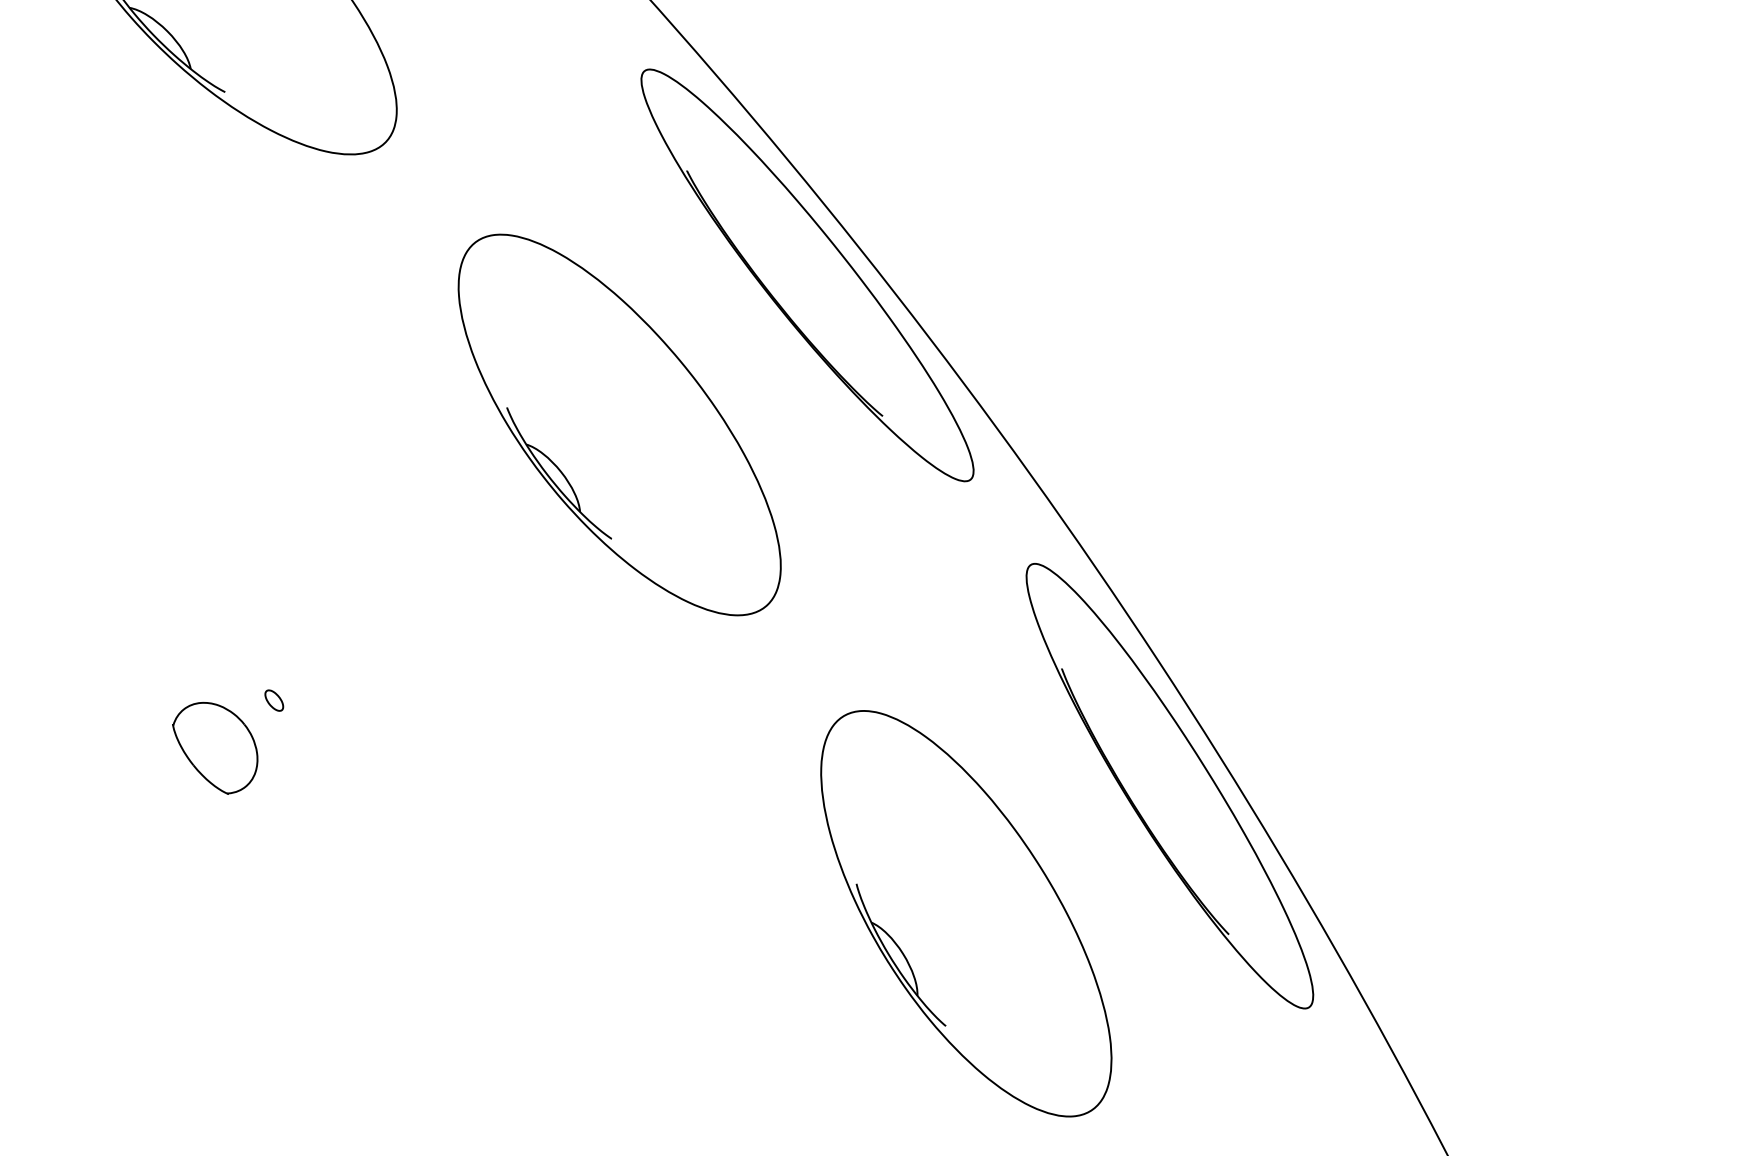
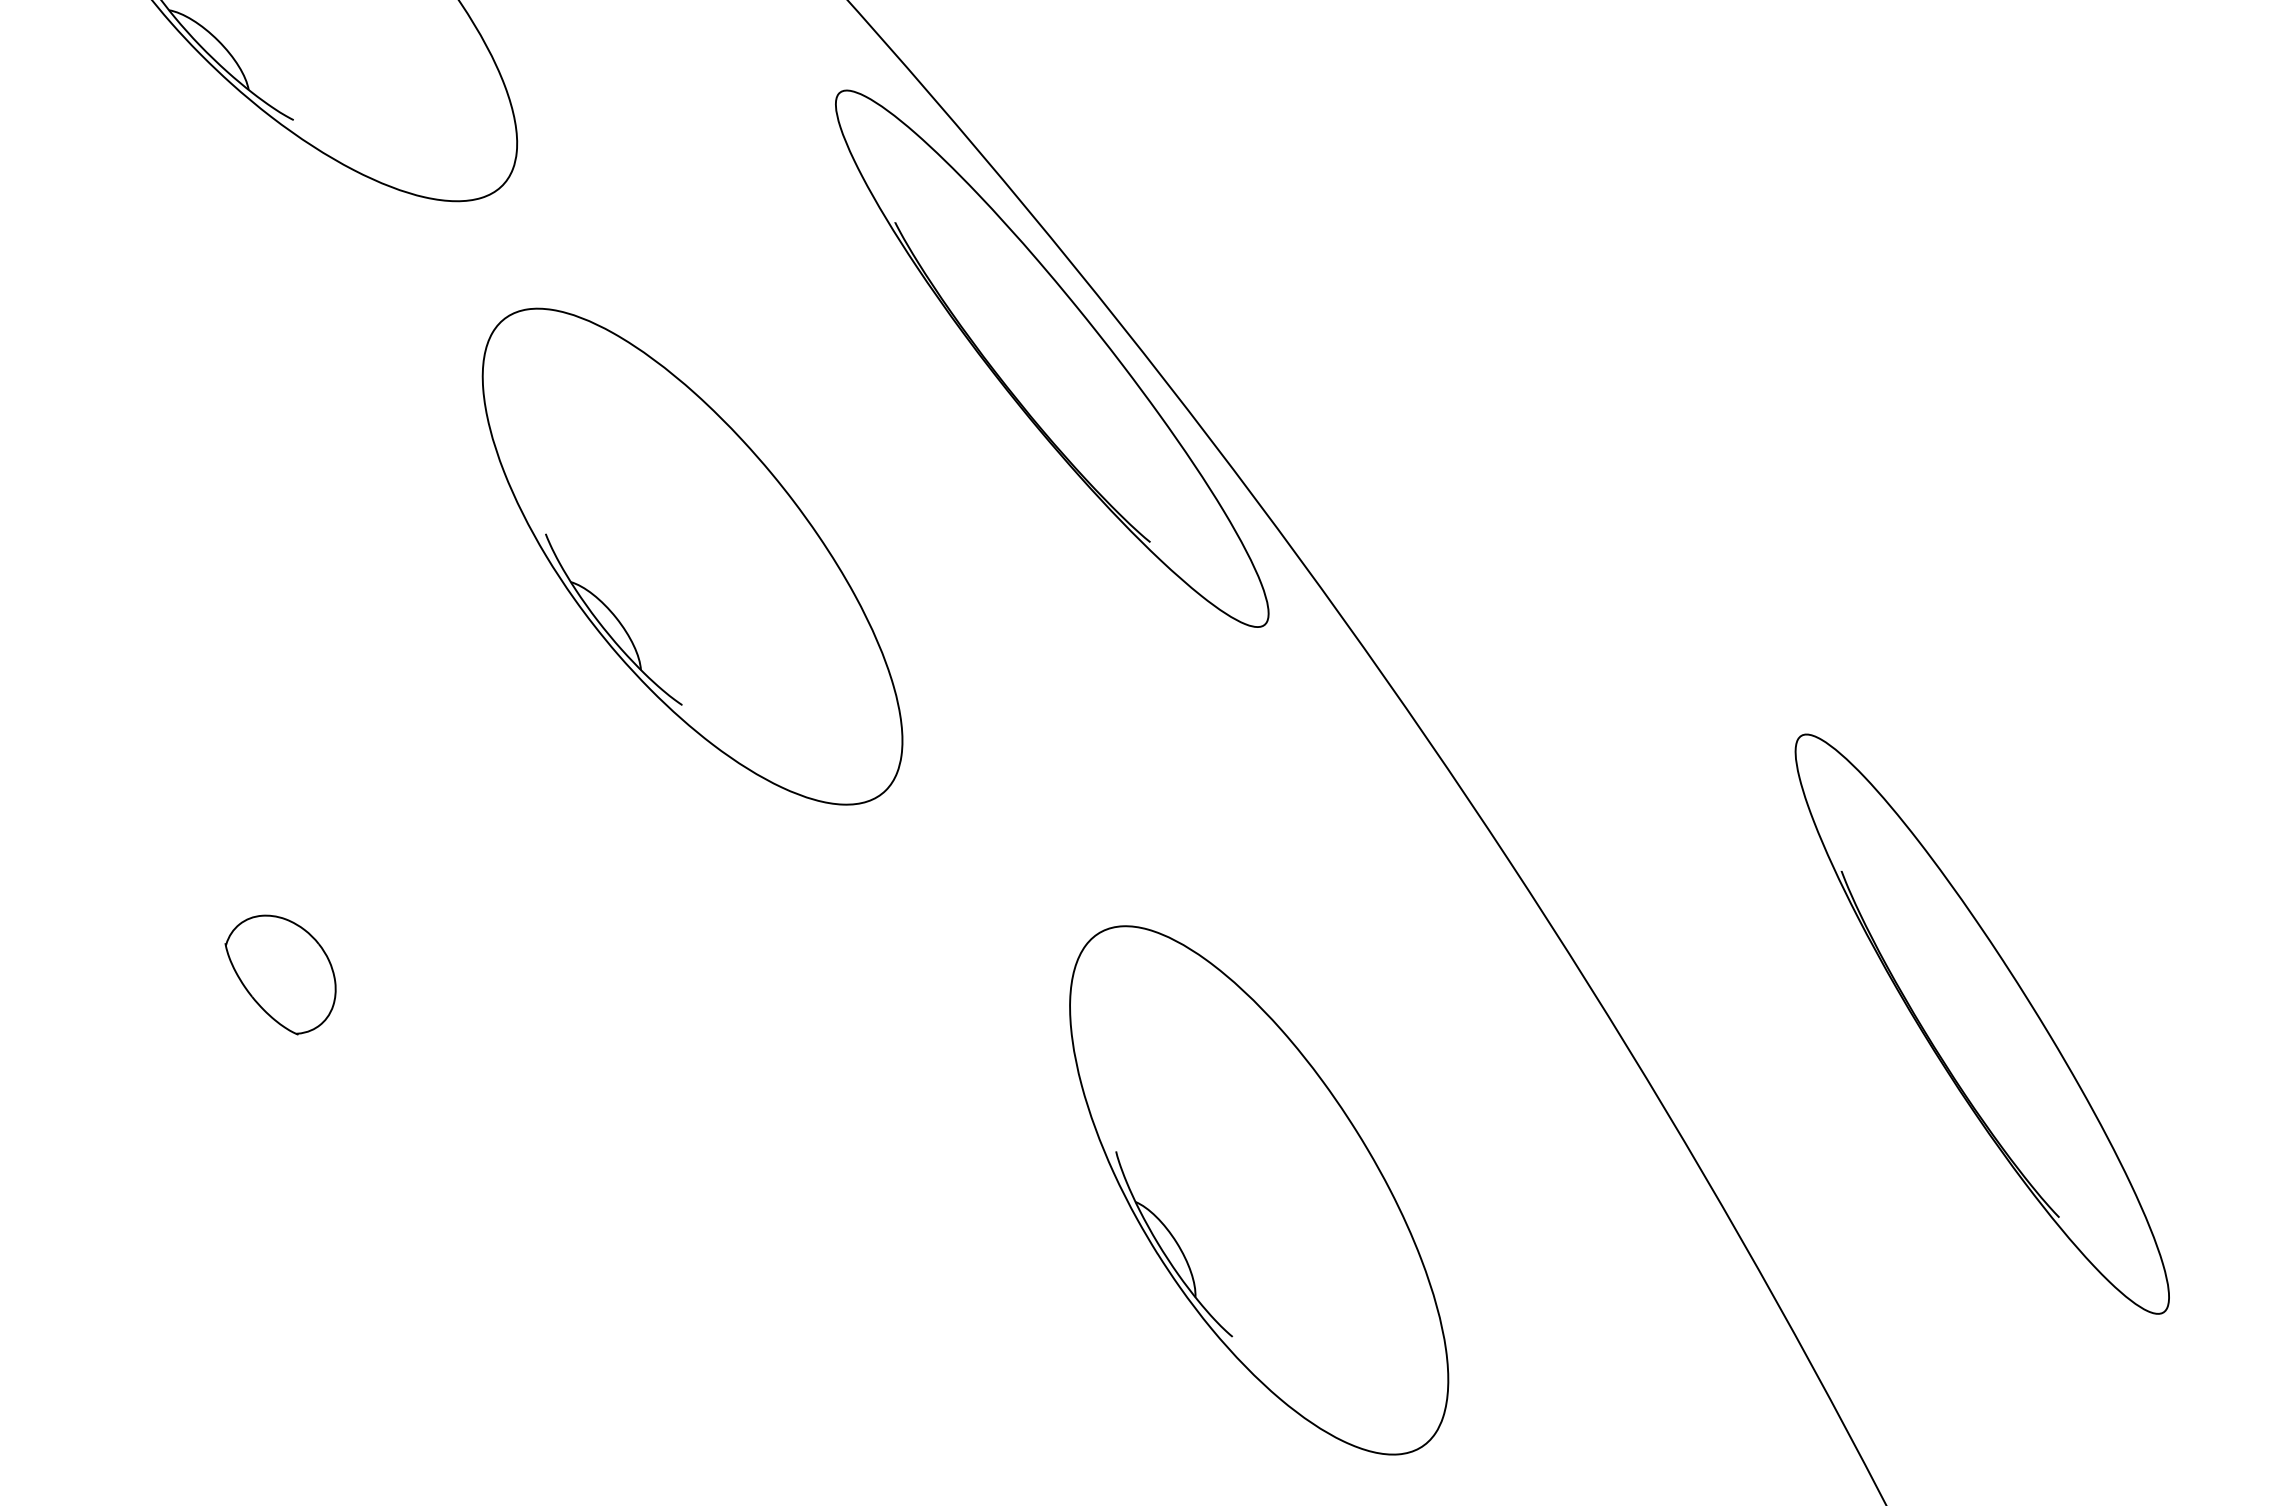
part: (619, 424) -> (692, 556), moved
part: (274, 700) -> (357, 912), removed
part: (1169, 785) -> (1981, 1023), moved

